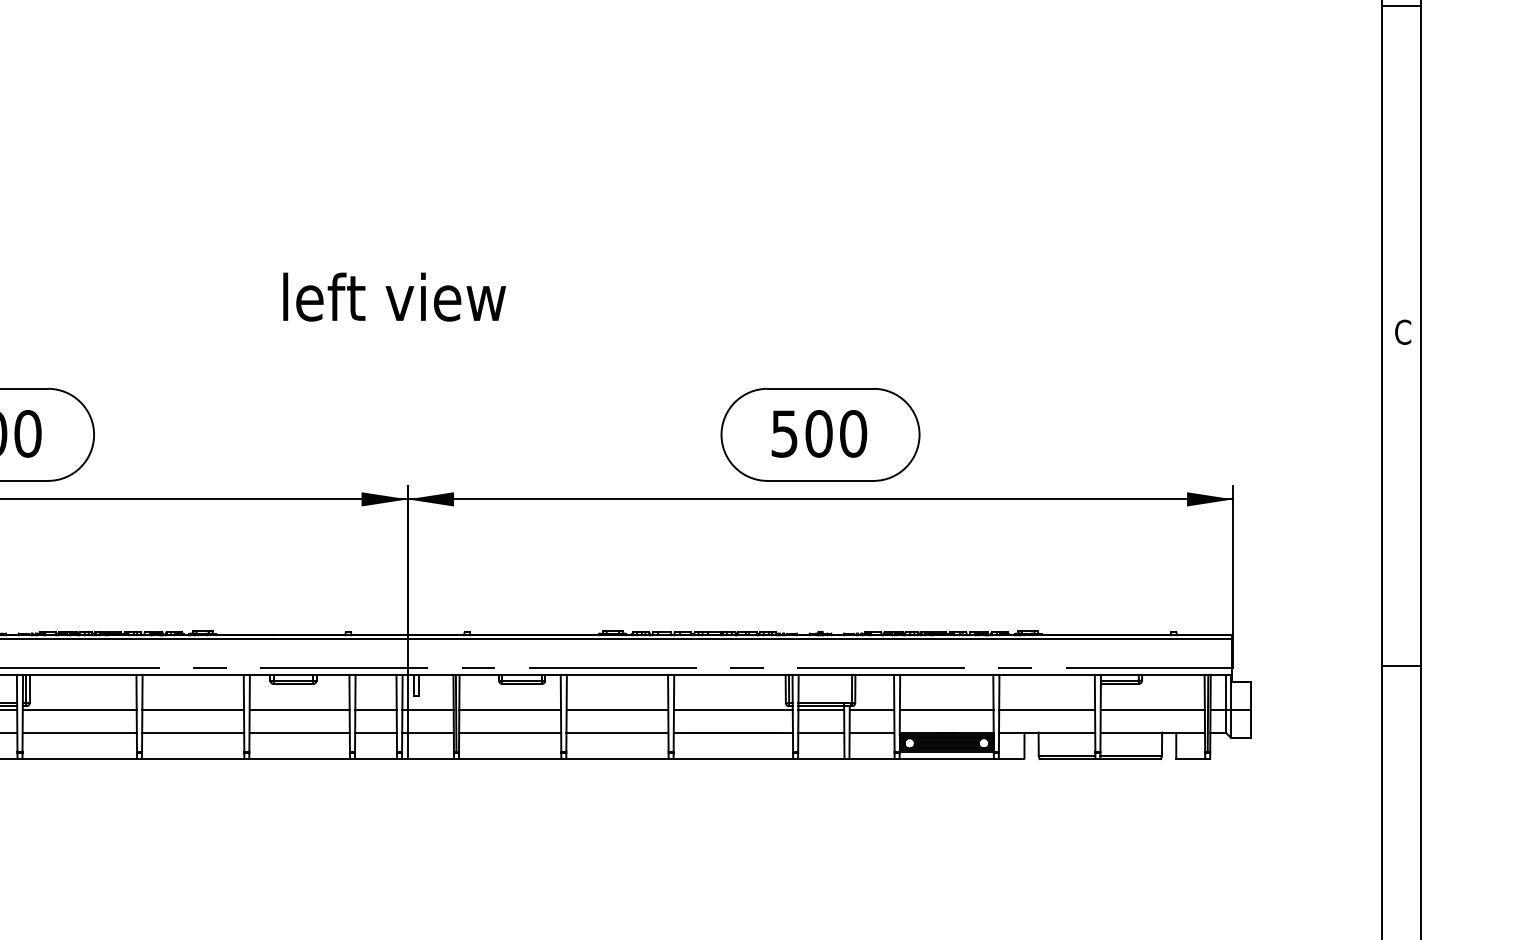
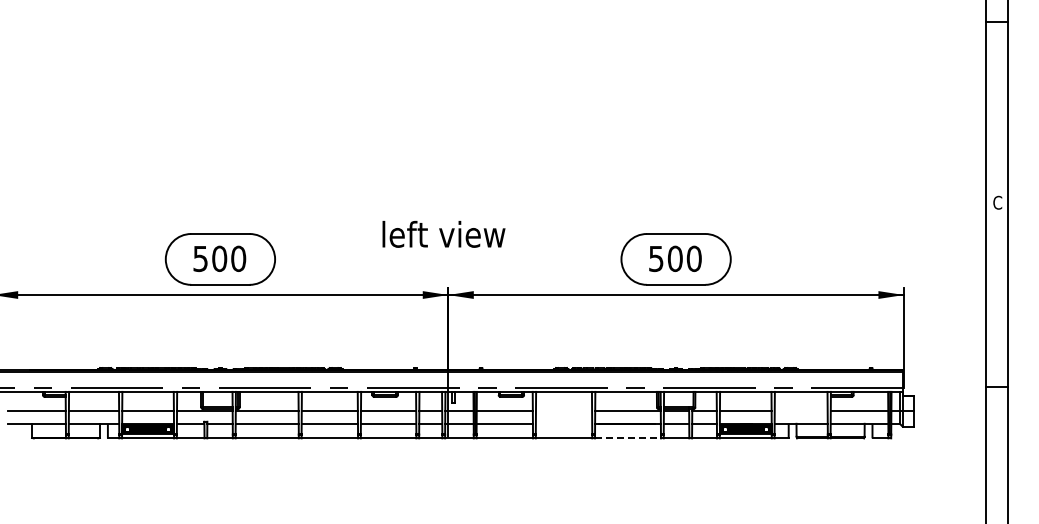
text: (393, 297) -> (443, 234), moved
line: (616, 710) -> (563, 411), removed
line: (1045, 710) -> (800, 411), removed
line: (616, 732) -> (563, 423), removed
line: (734, 759) -> (628, 438), solid -> dashed

